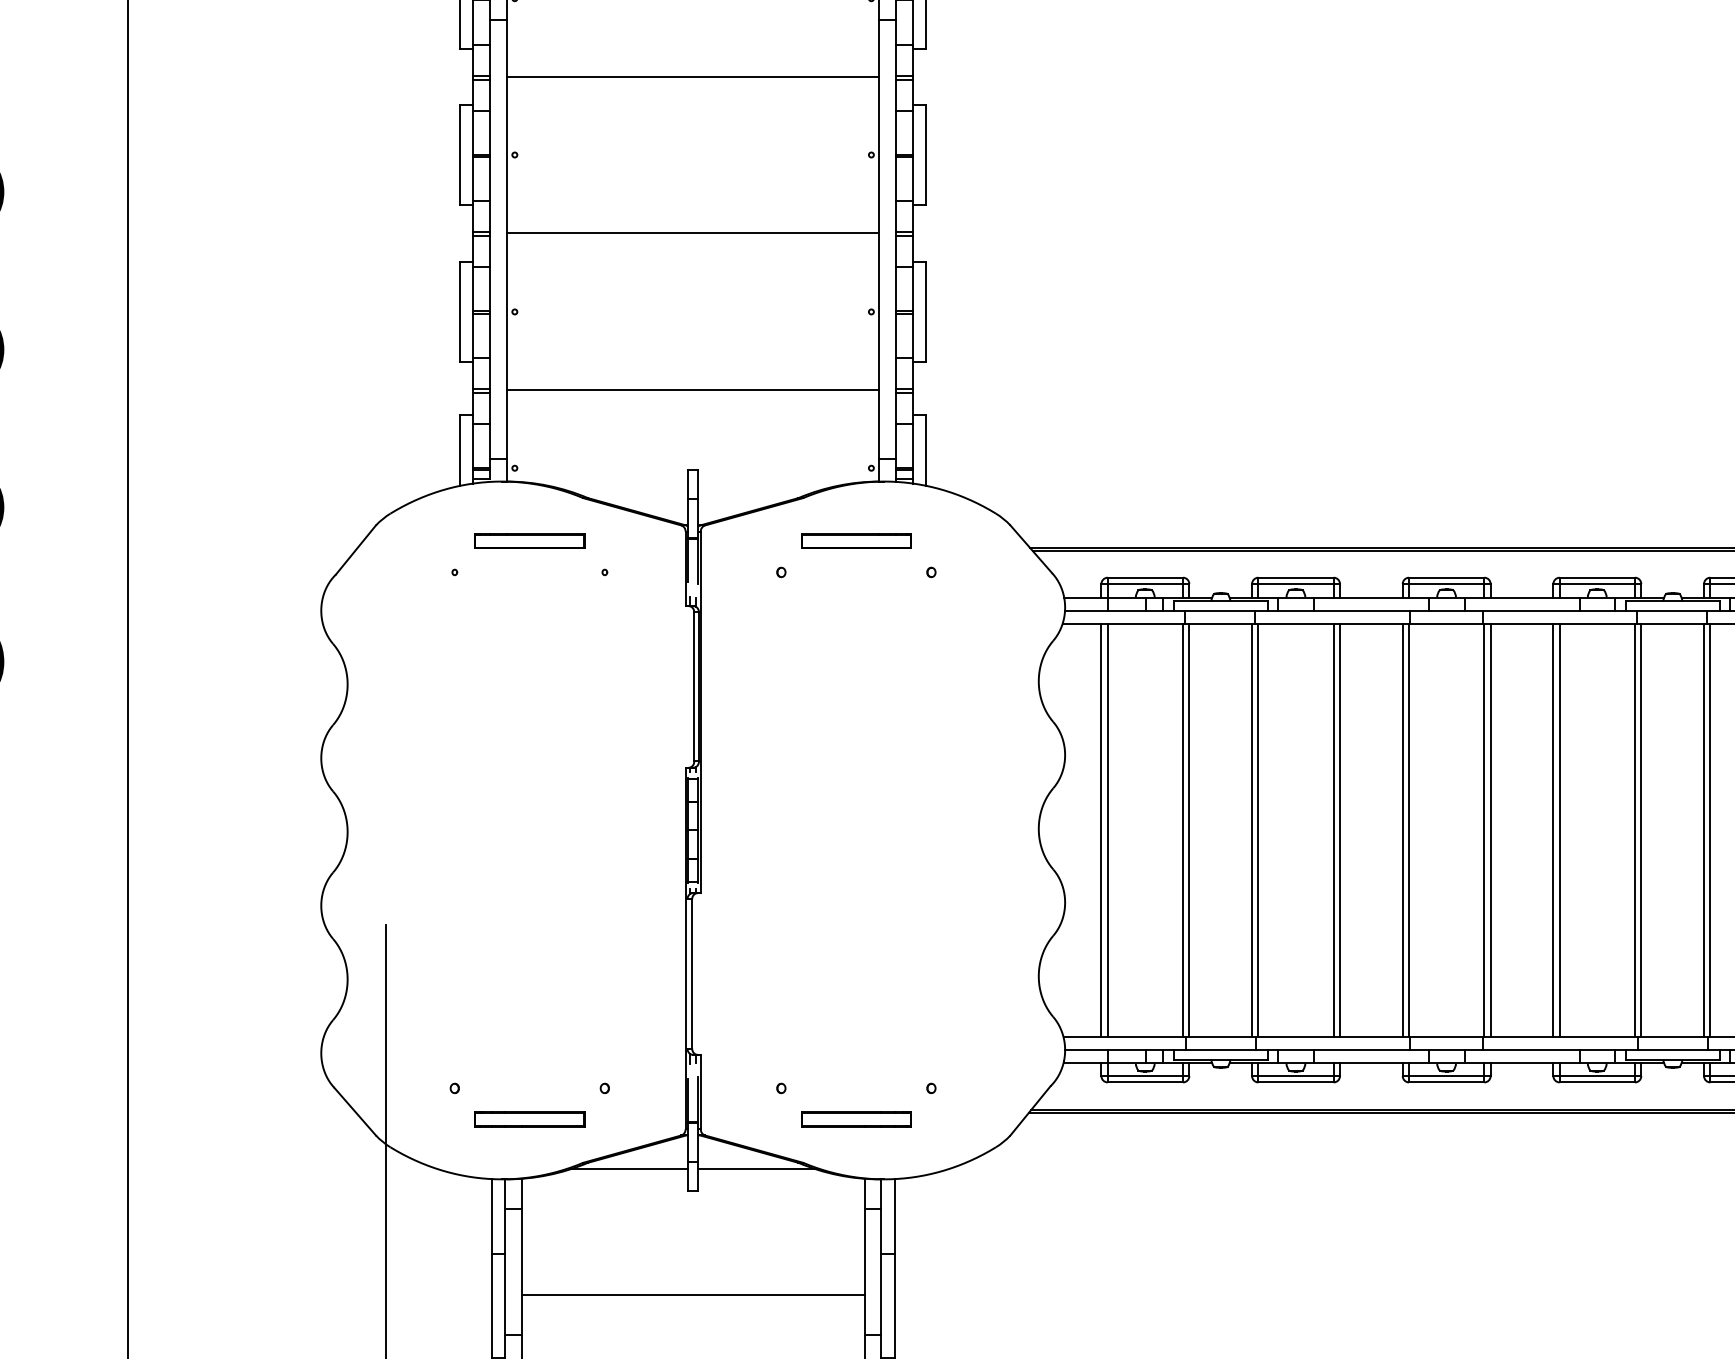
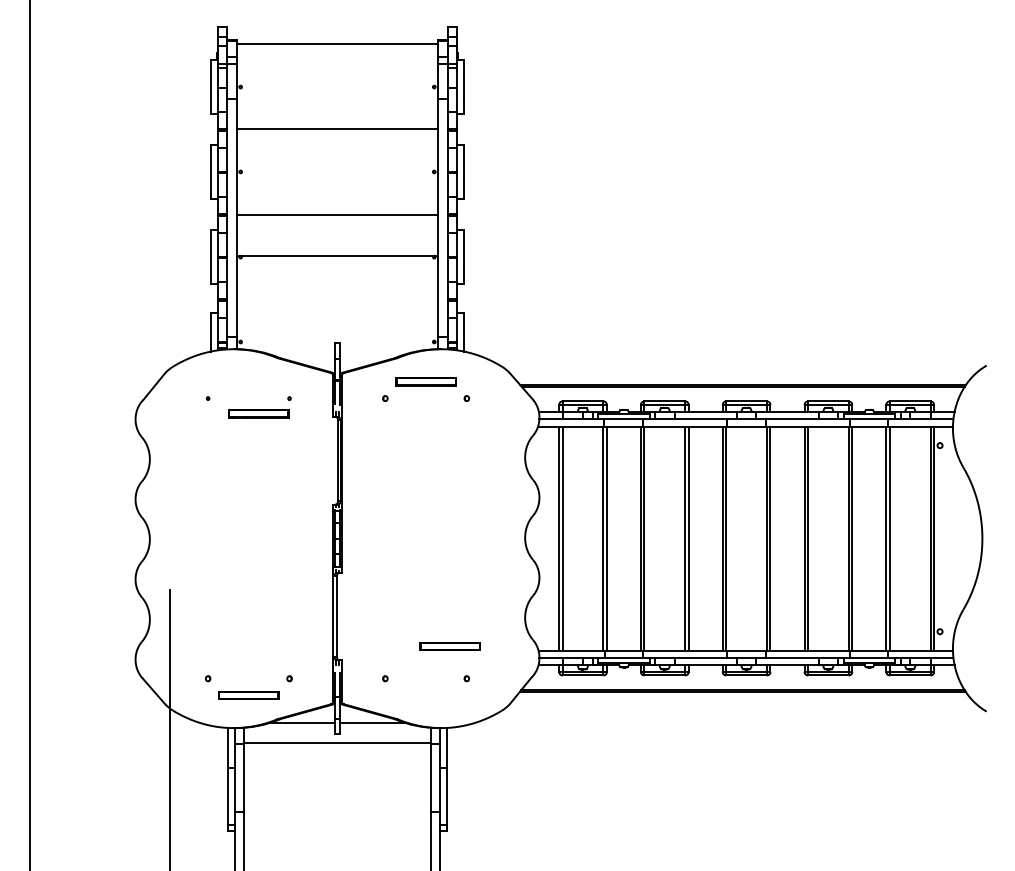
line: (693, 389) -> (337, 256), moved
part: (529, 540) -> (258, 413), moved
part: (855, 1119) -> (449, 646), moved
line: (693, 1296) -> (337, 743), moved

